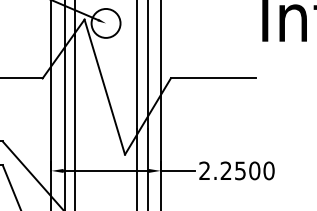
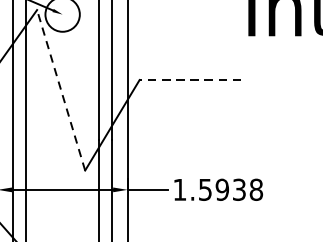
line: (213, 78) -> (190, 80), solid -> dashed
line: (104, 86) -> (60, 89), solid -> dashed
text: (236, 170) -> (217, 189), 2.2500 -> 1.5938

